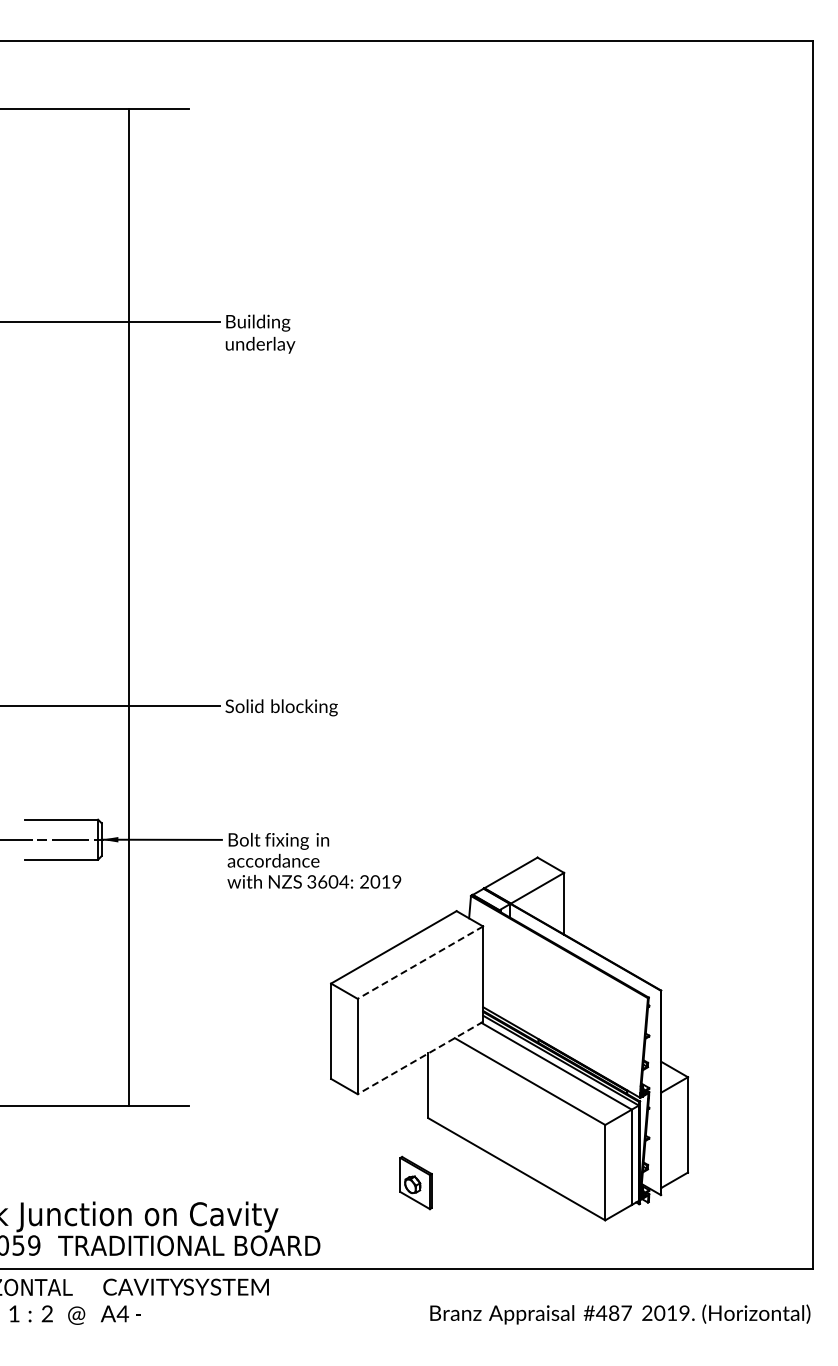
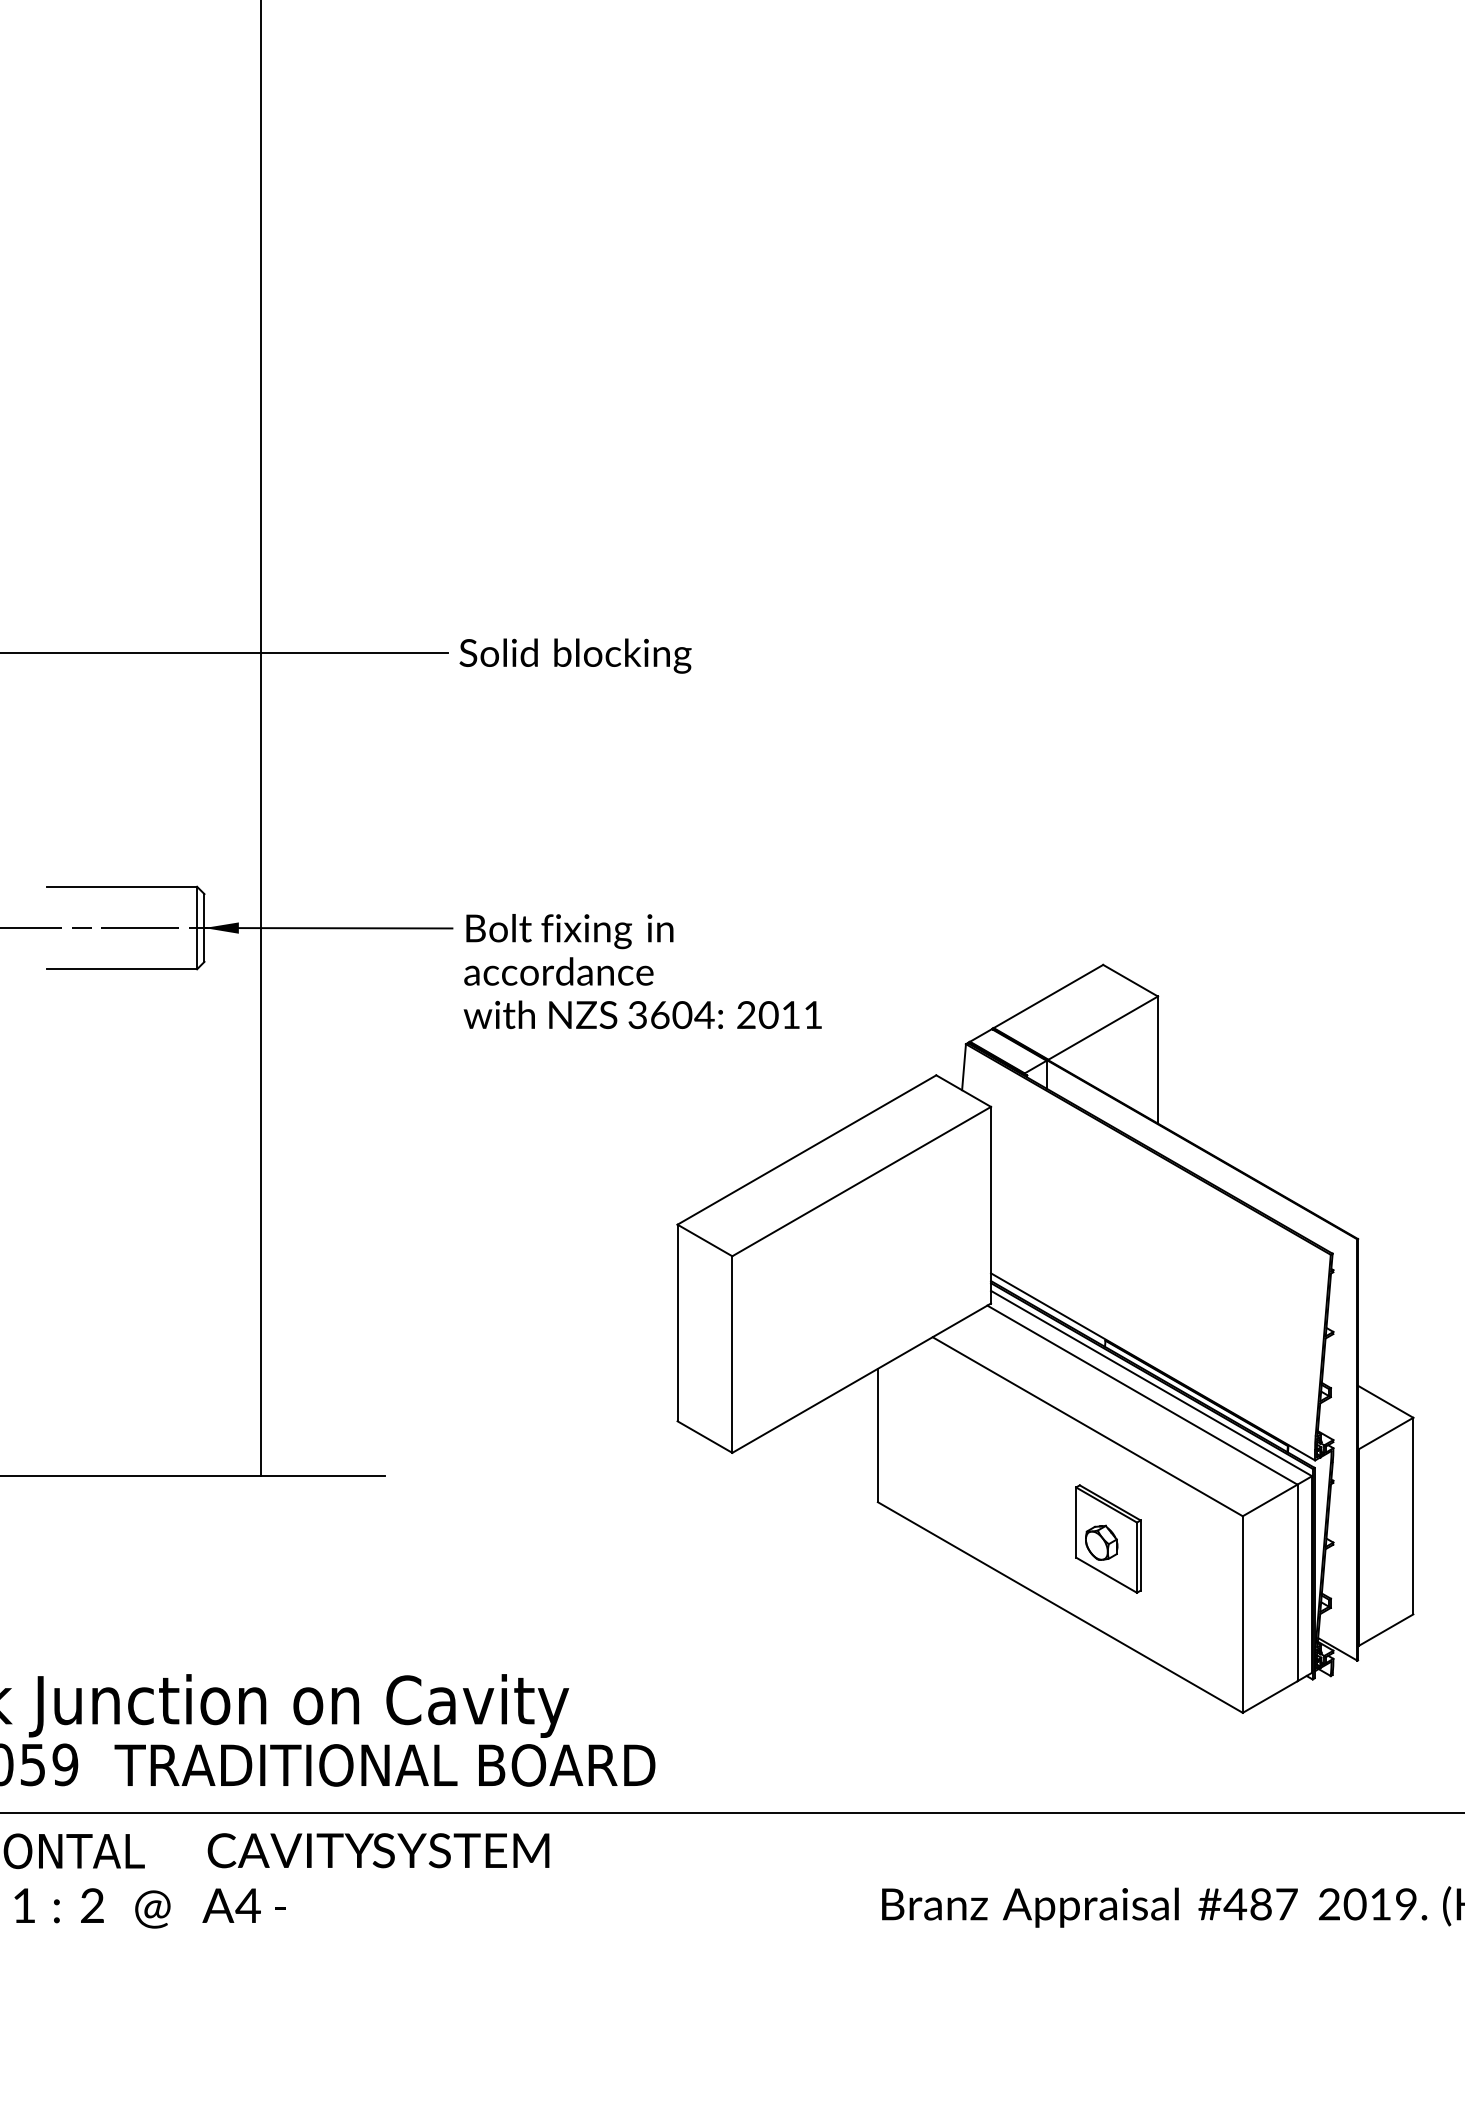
text: (396, 881) -> (812, 1014), 2019 -> 2011
line: (419, 962) -> (859, 1181), dashed -> solid
line: (419, 1058) -> (859, 1379), dashed -> solid
part: (415, 1182) -> (1107, 1537), moved

